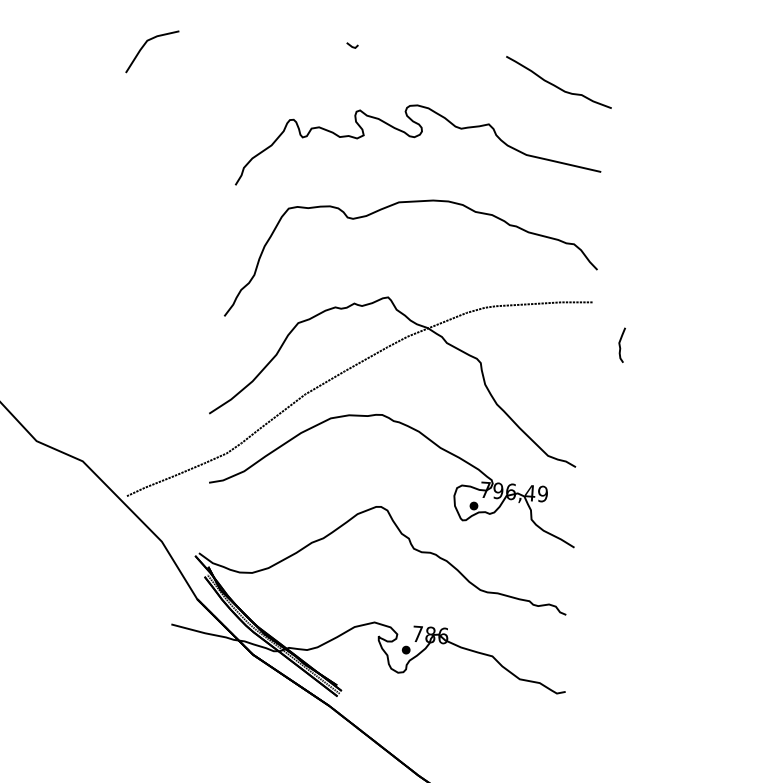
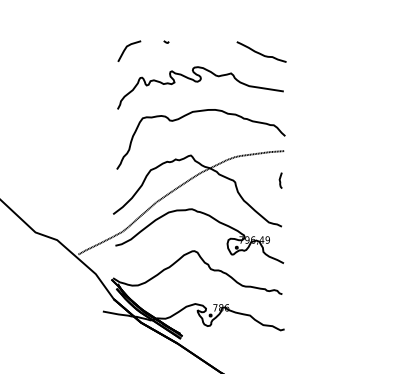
line: (146, 47) -> (126, 49), moved
curve: (621, 344) -> (280, 180), moved

